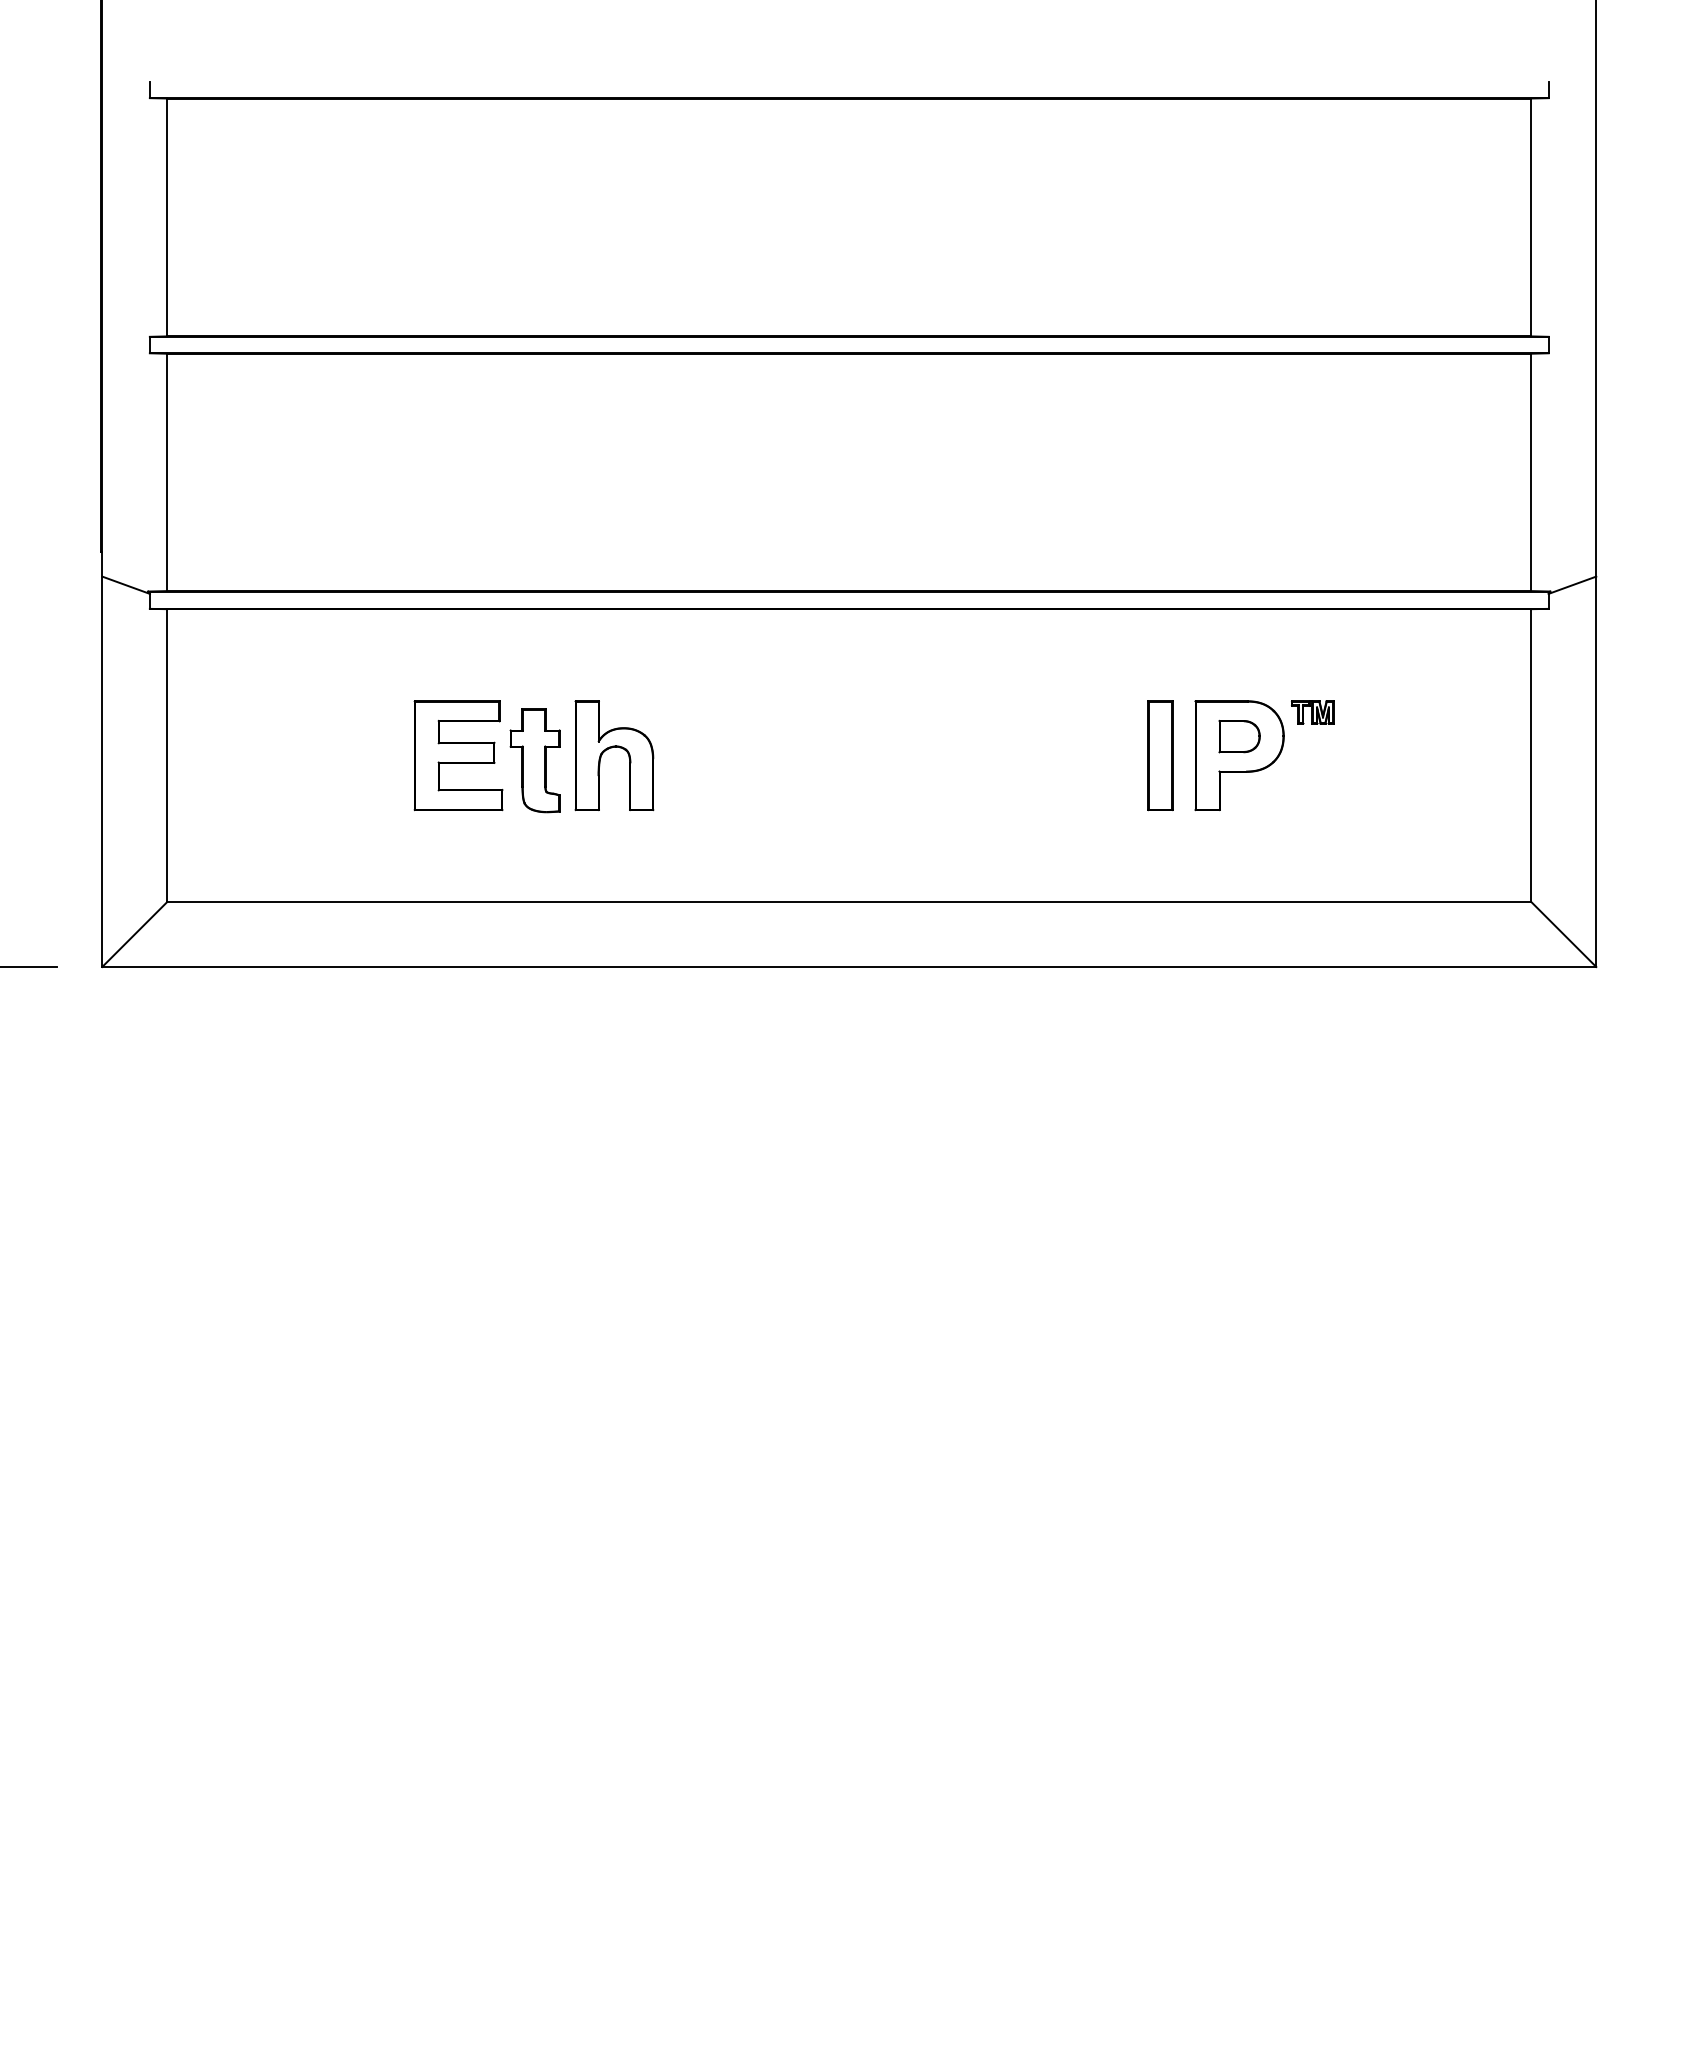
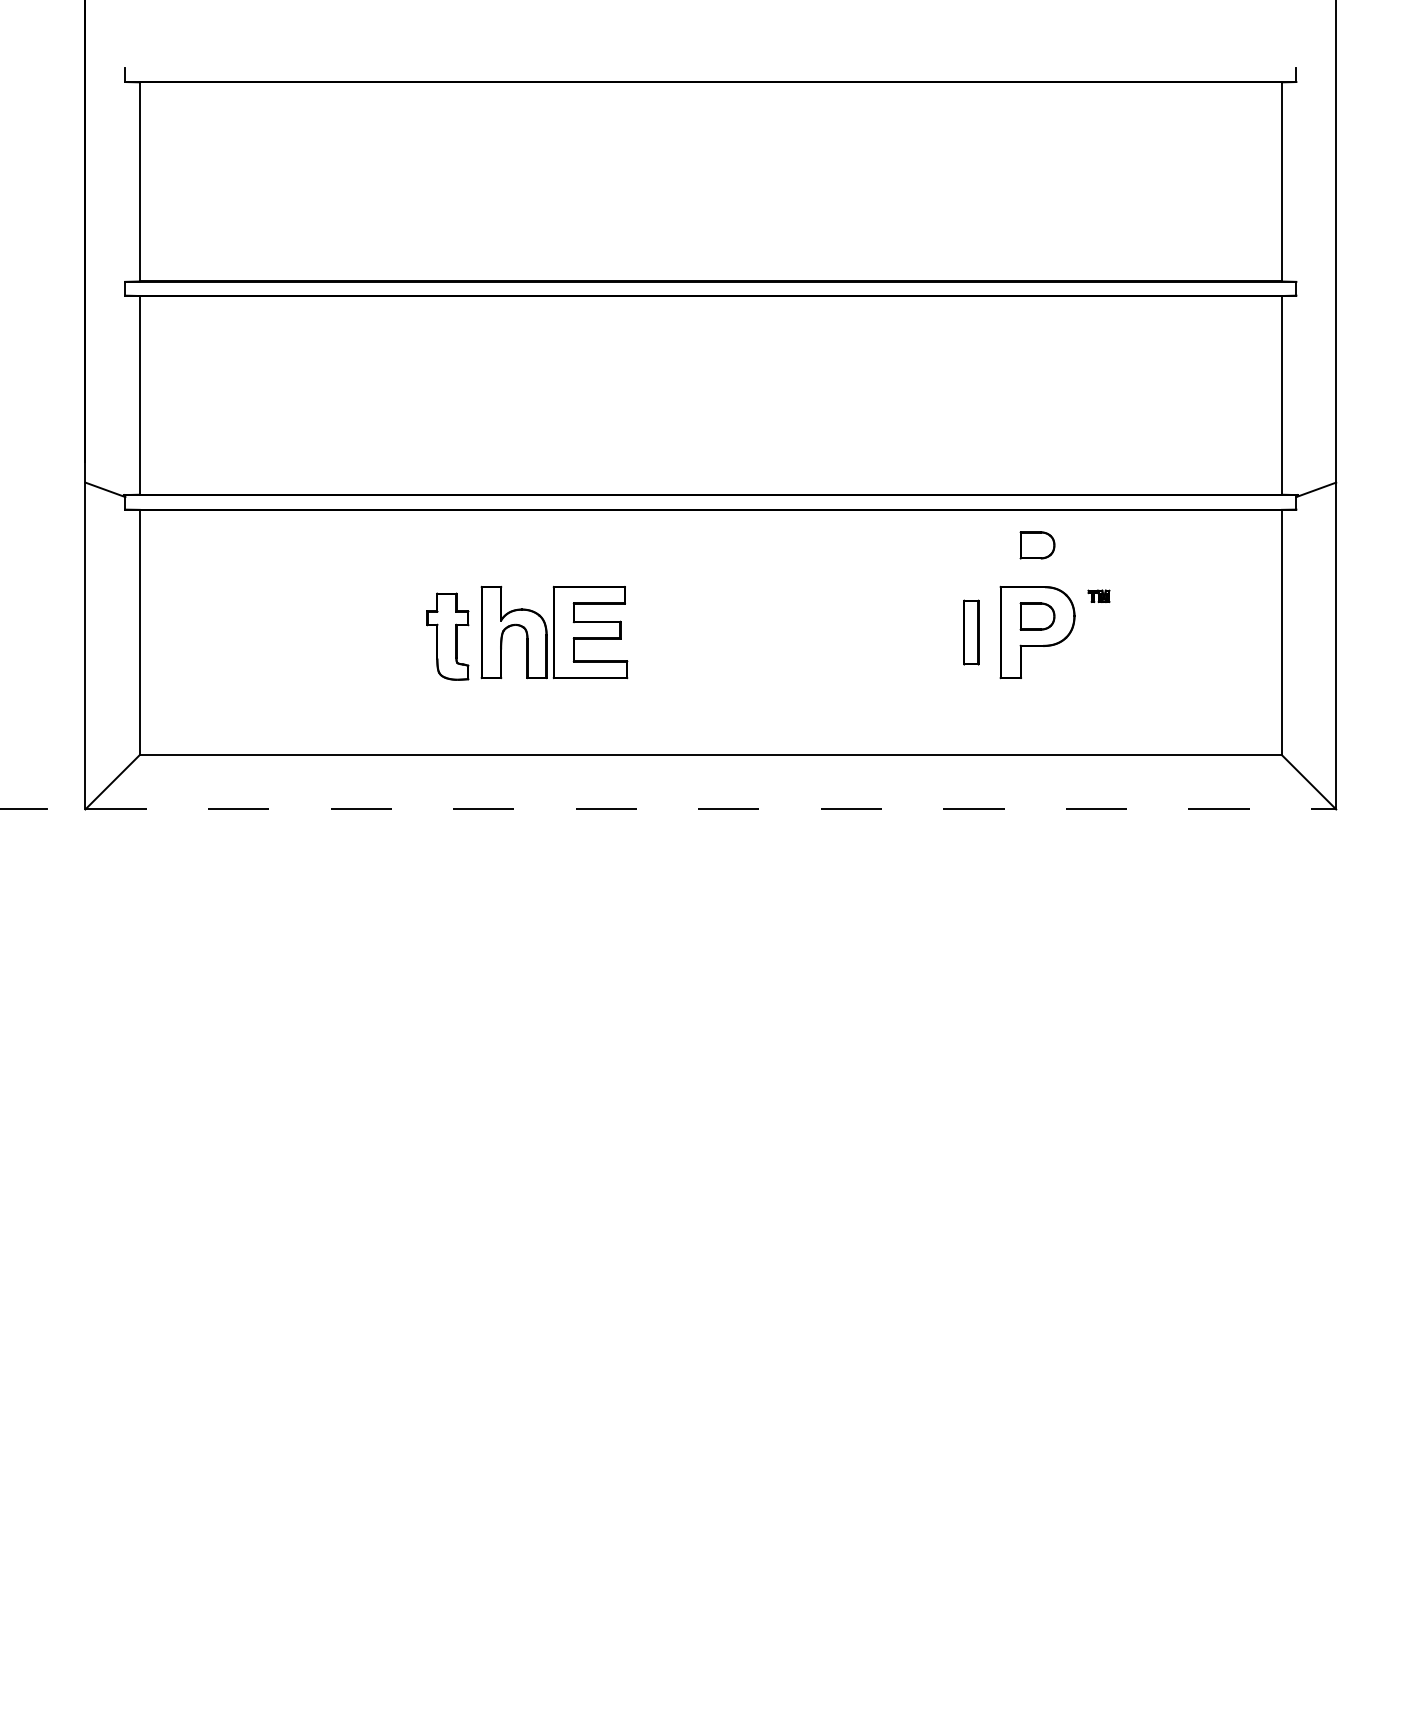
part: (1239, 651) -> (1037, 545), added
part: (1312, 712) -> (1098, 596), size x0.6
part: (458, 755) -> (590, 632), moved
part: (1160, 755) -> (971, 632), size x0.7
line: (849, 967) -> (711, 809), solid -> dashed

